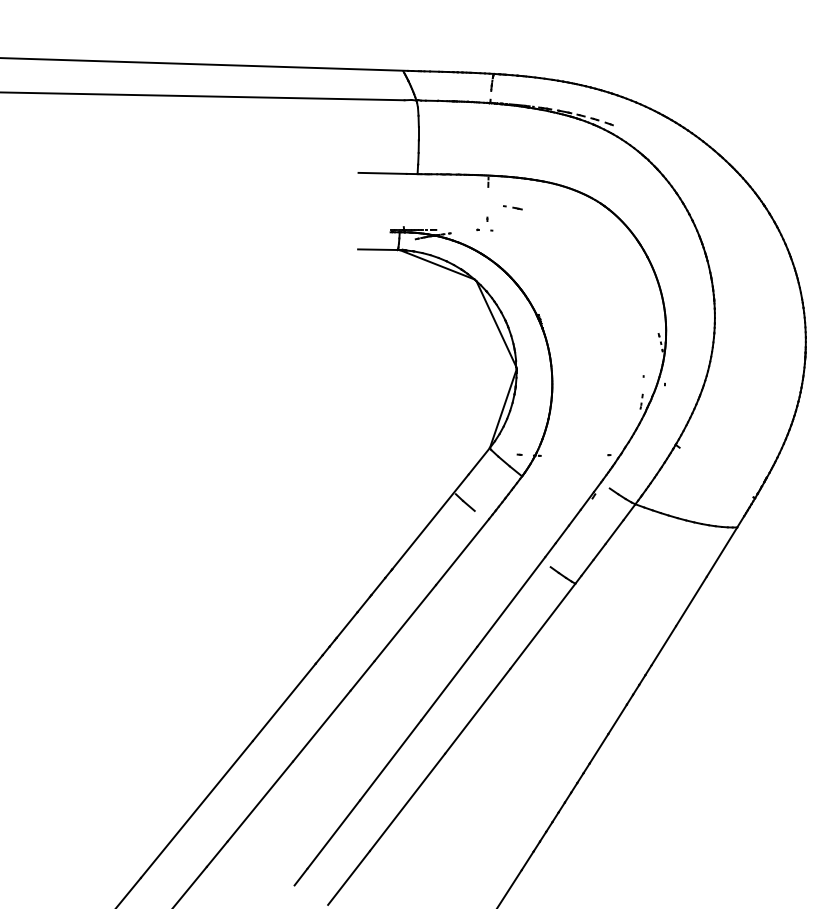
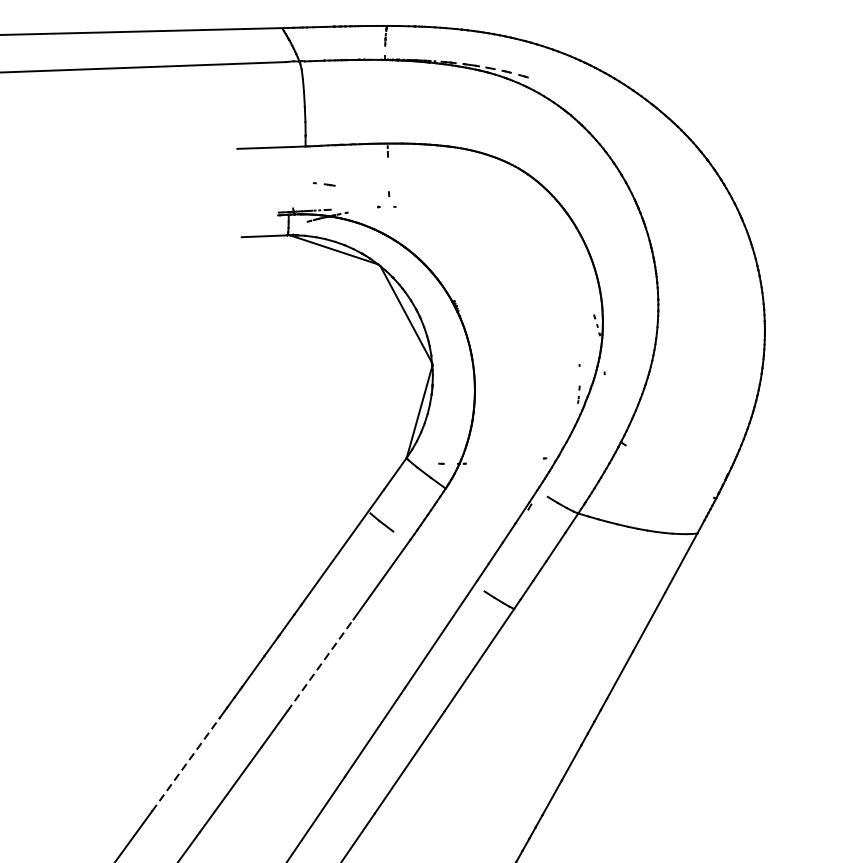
part: (512, 207) -> (323, 184), moved
line: (405, 622) -> (320, 664), solid -> dashed
line: (284, 702) -> (186, 764), solid -> dashed

